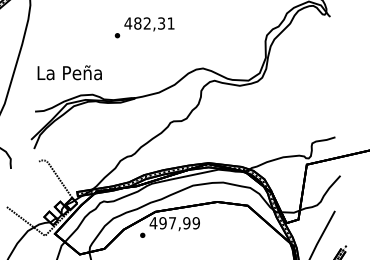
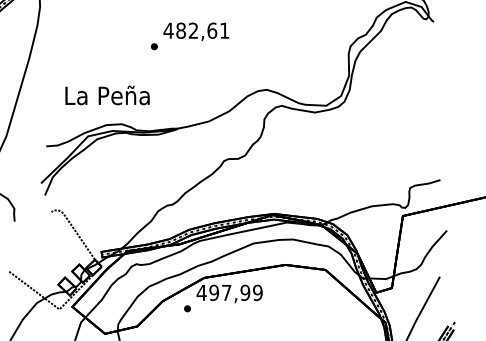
text: (161, 23) -> (212, 30), 482,31 -> 482,61
text: (69, 72) -> (107, 95), moved

